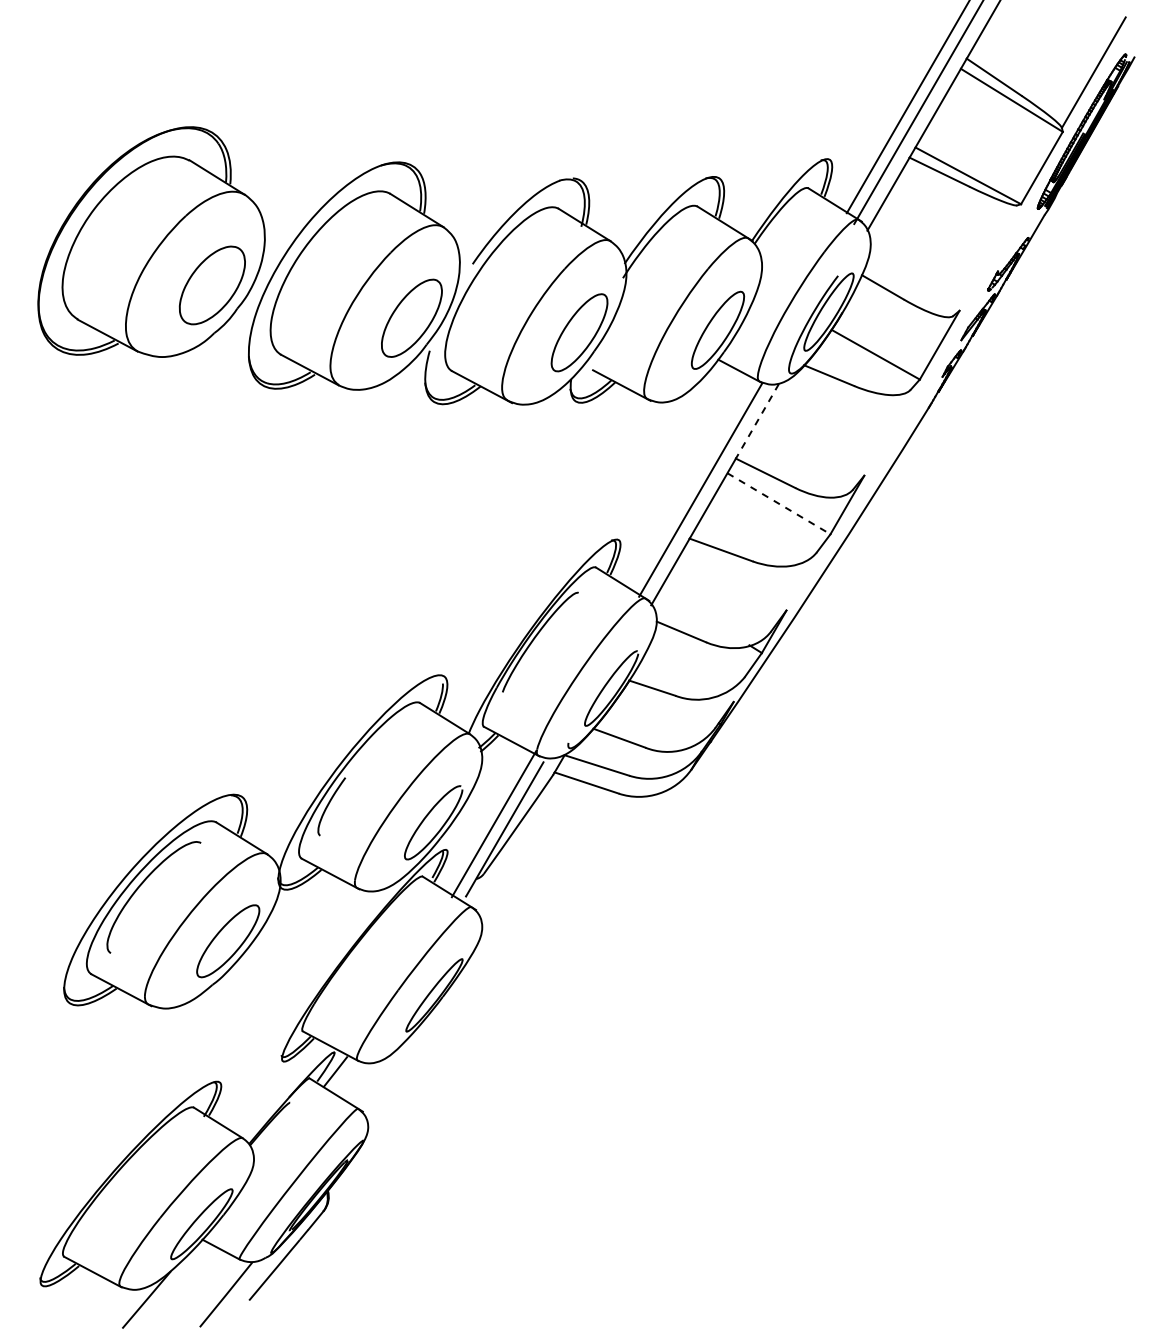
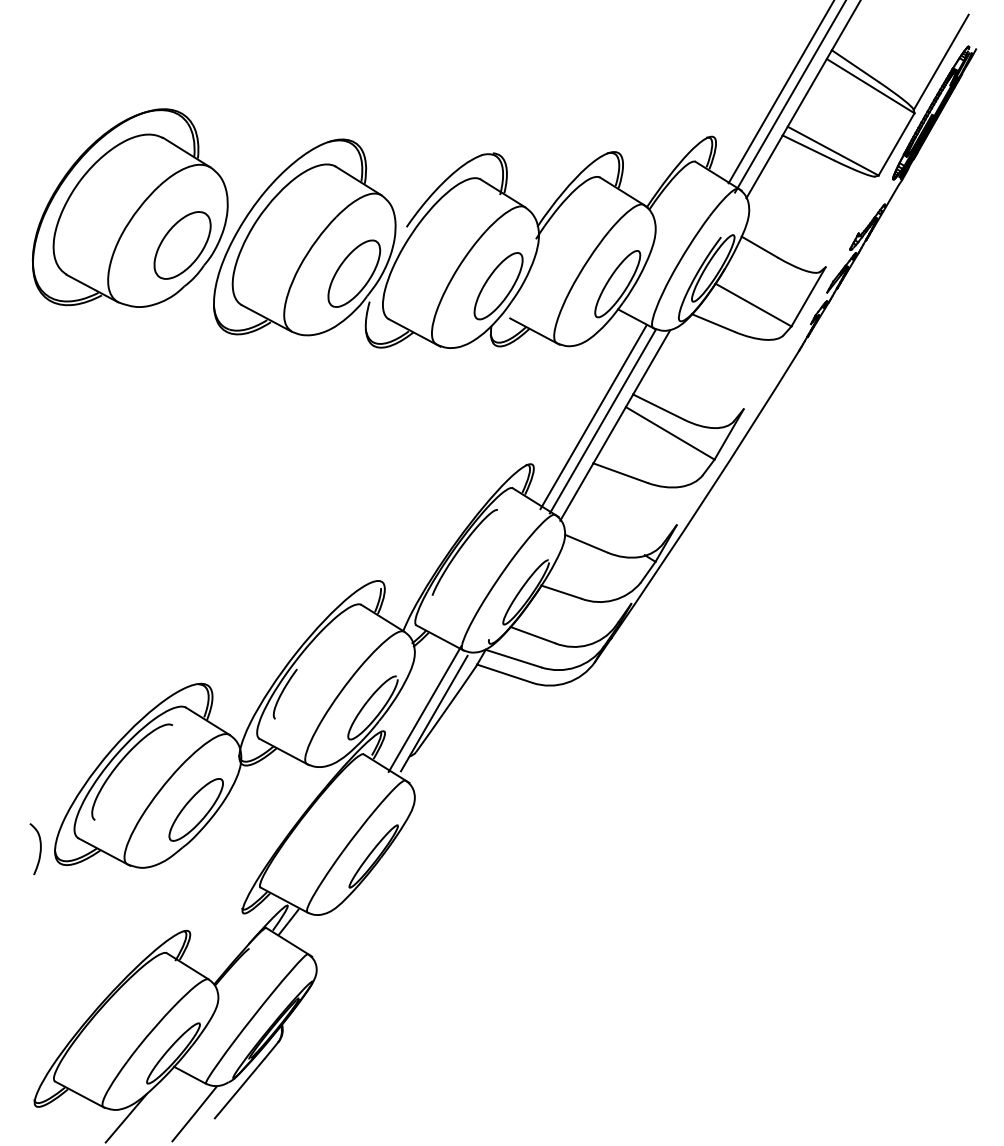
line: (757, 421) -> (651, 362), dashed -> solid
line: (689, 485) -> (593, 417), added
line: (778, 503) -> (669, 433), dashed -> solid
curve: (46, 986) -> (39, 848), added

